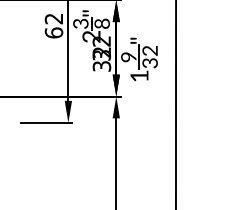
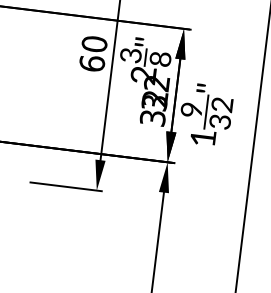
text: (53, 18) -> (93, 43), 62 -> 60

